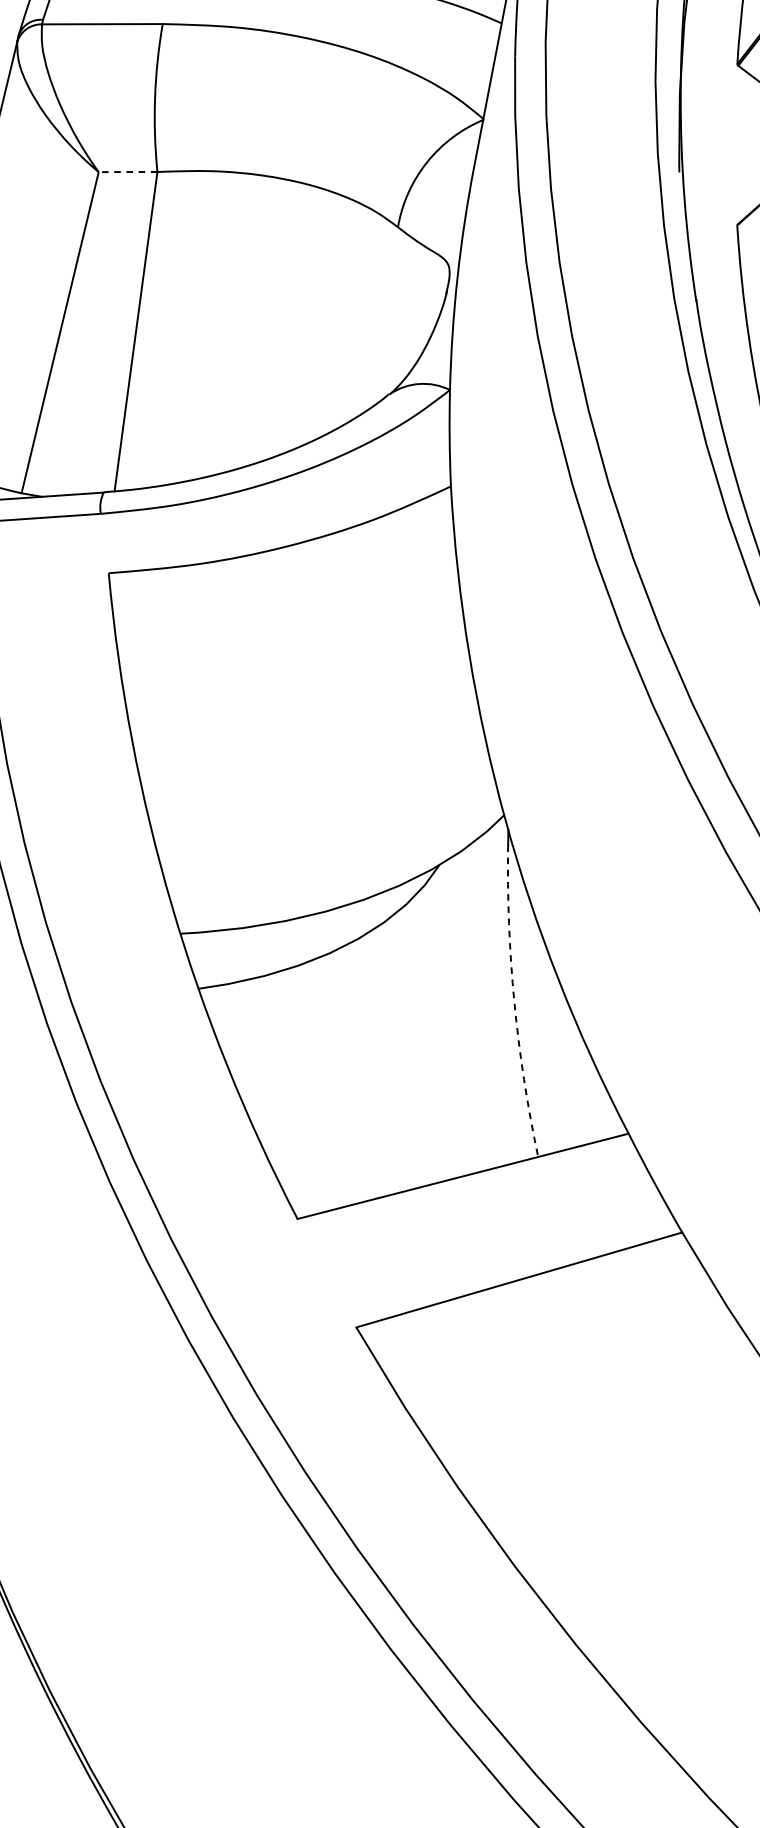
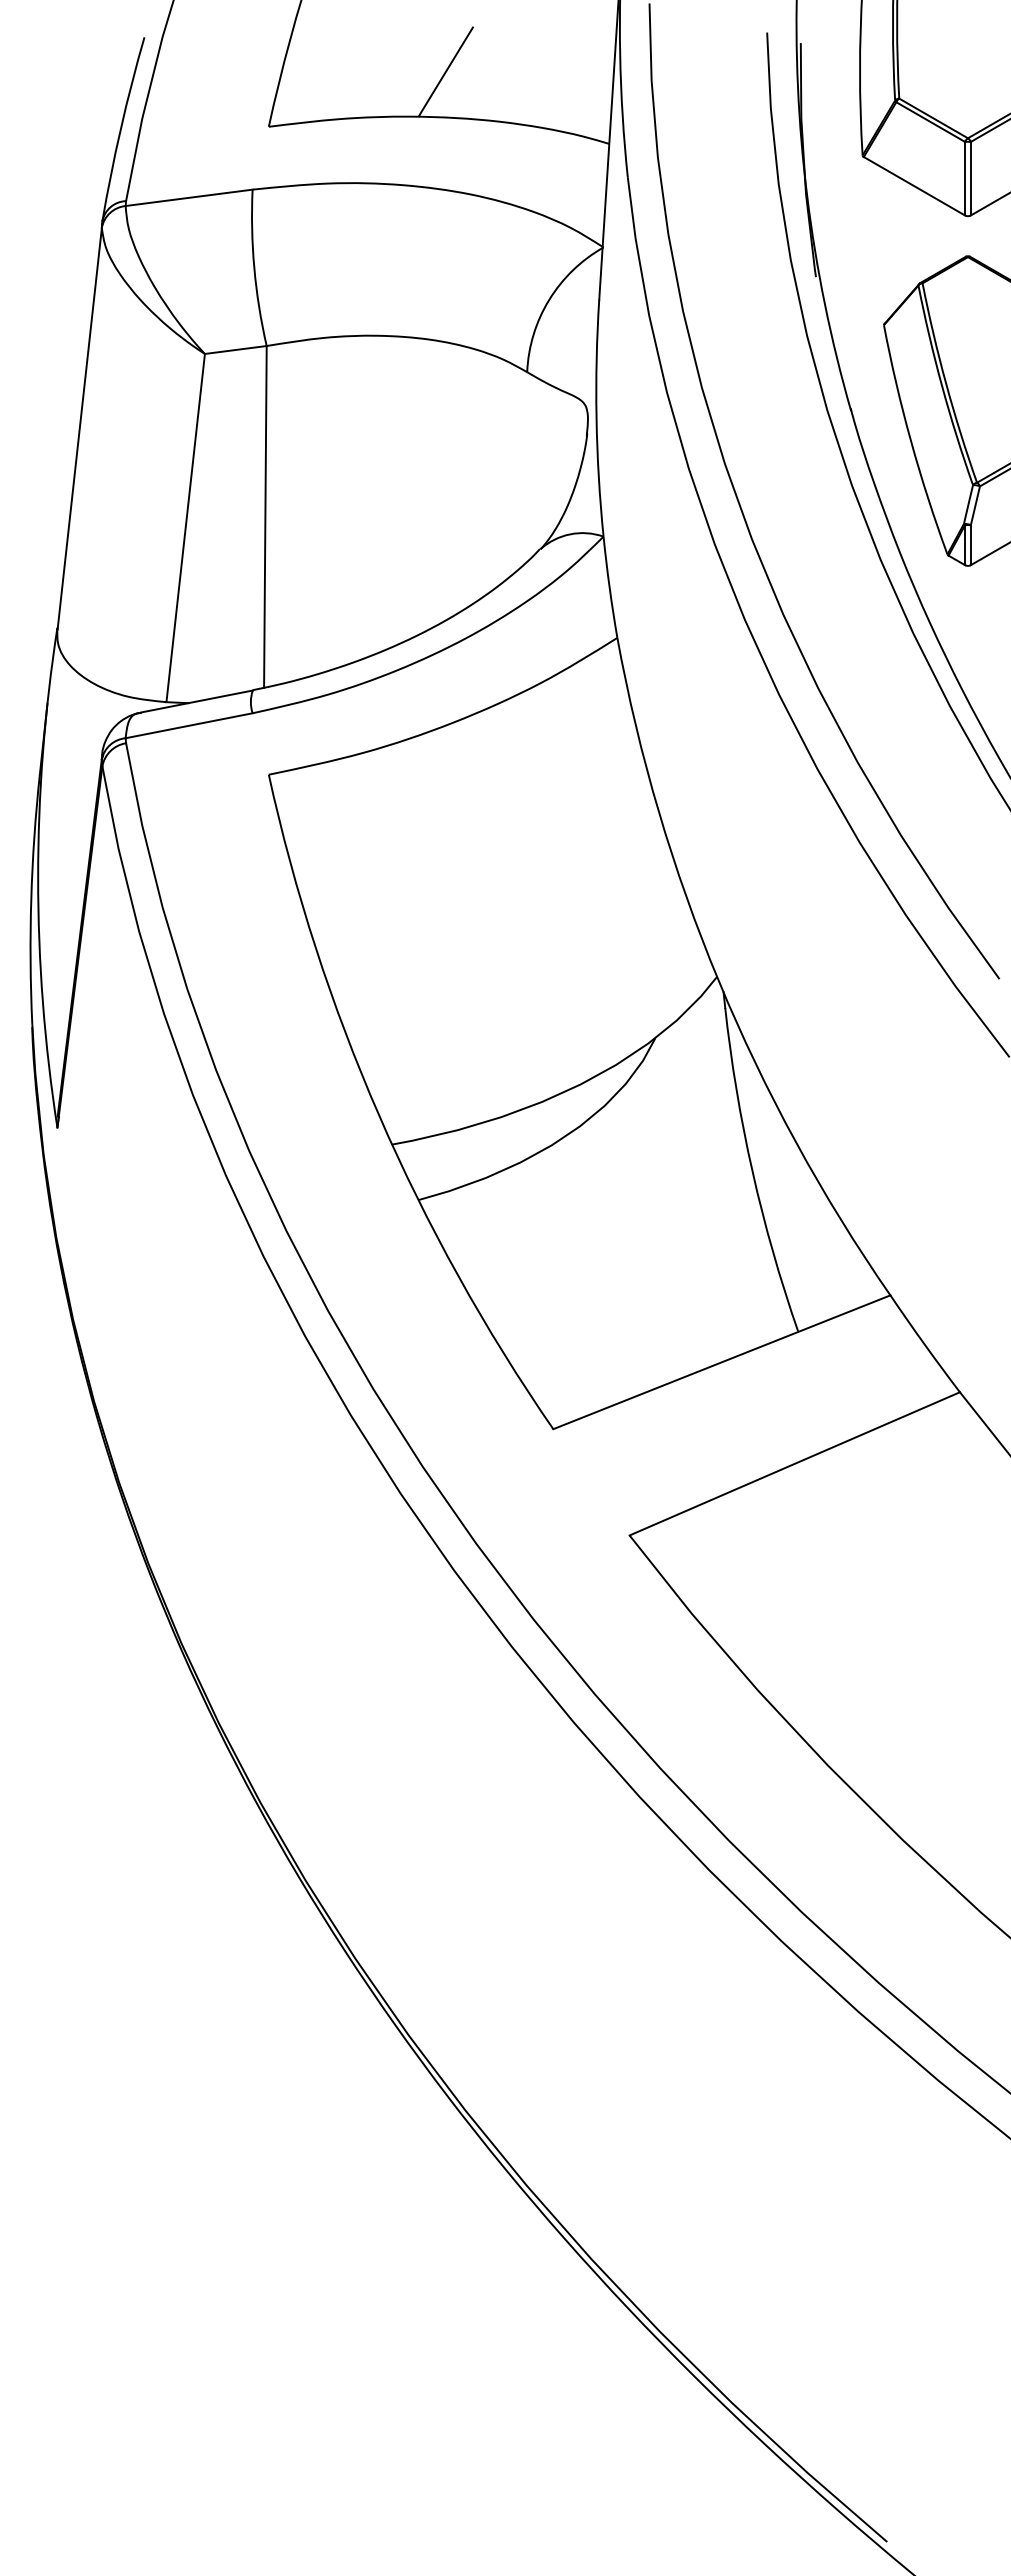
line: (127, 172) -> (235, 350), dashed -> solid
arc: (514, 1001) -> (752, 1171), dashed -> solid

